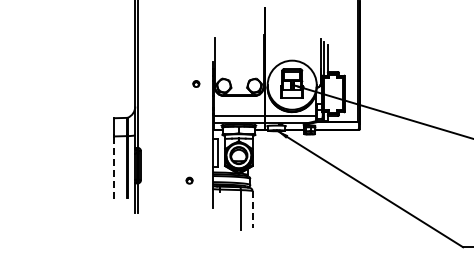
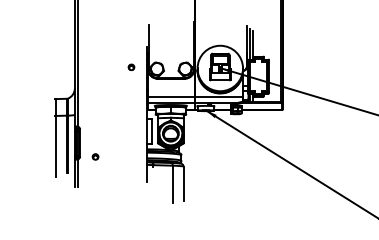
line: (114, 169) -> (55, 146), dashed -> solid
part: (189, 180) -> (95, 156), moved
line: (252, 210) -> (183, 184), dashed -> solid

